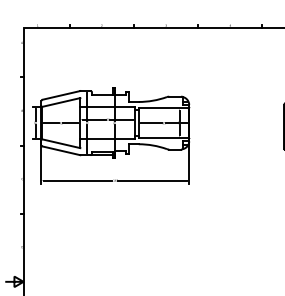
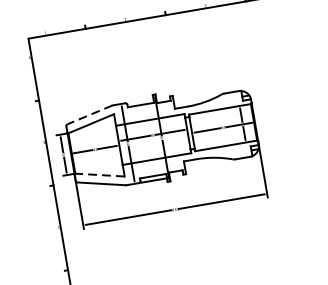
line: (61, 95) -> (90, 115), solid -> dashed
line: (61, 143) -> (100, 174), solid -> dashed

